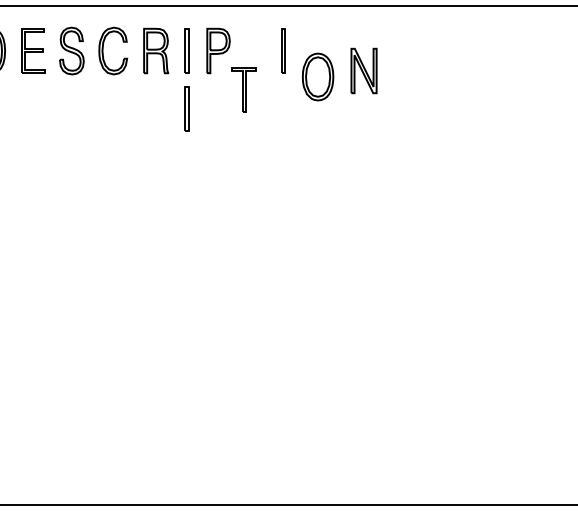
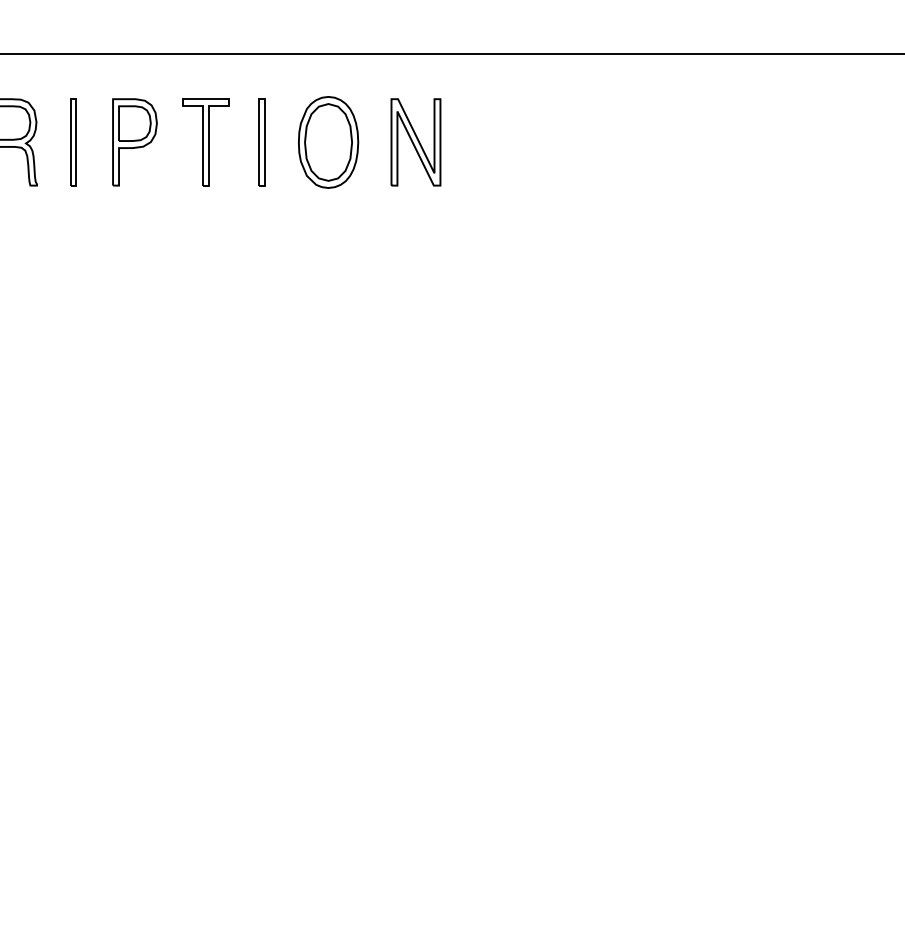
part: (363, 70) -> (414, 141), moved
part: (318, 76) -> (329, 141), moved
part: (243, 89) -> (204, 141), moved
part: (186, 108) -> (72, 254), removed

